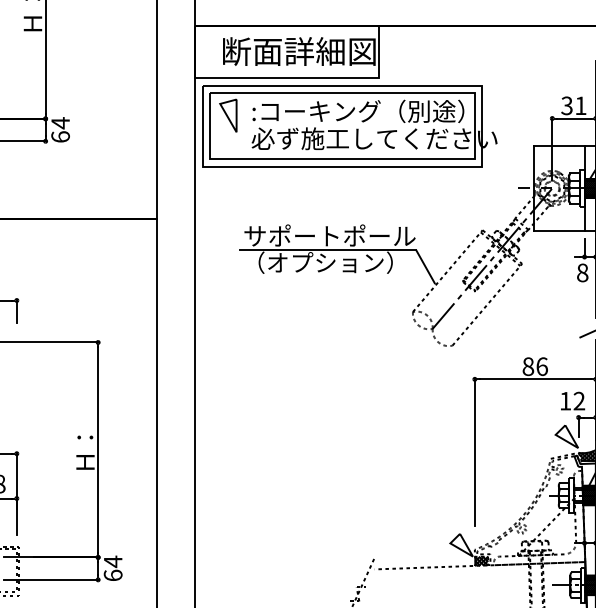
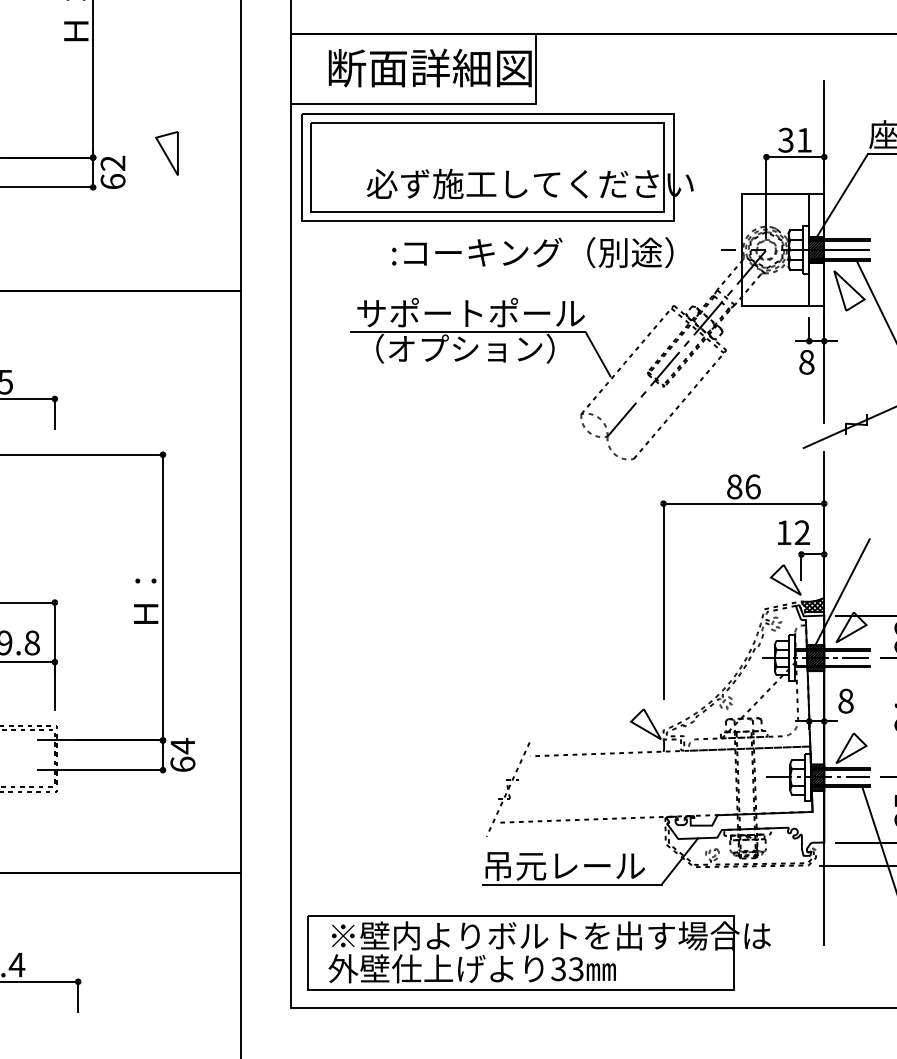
text: (358, 111) -> (532, 252), moved
part: (228, 115) -> (166, 153), moved
text: (60, 123) -> (112, 163), 64 -> 62
hatch: (481, 561) -> (672, 745), removed

